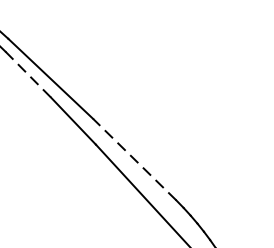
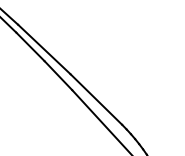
line: (28, 75) -> (30, 47), dashed -> solid
line: (134, 159) -> (96, 99), dashed -> solid

